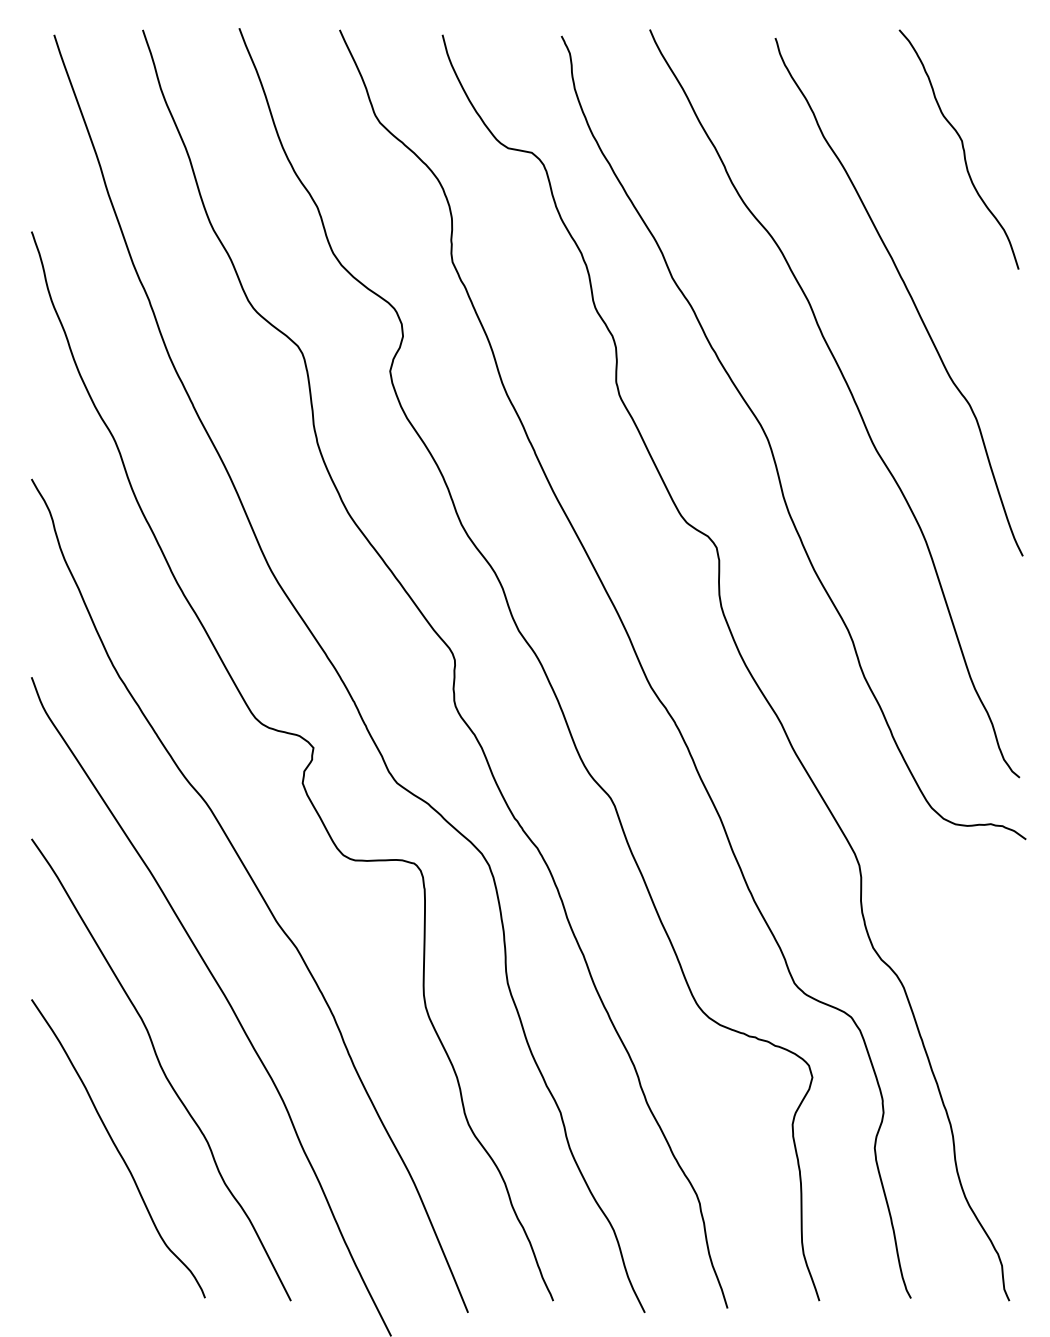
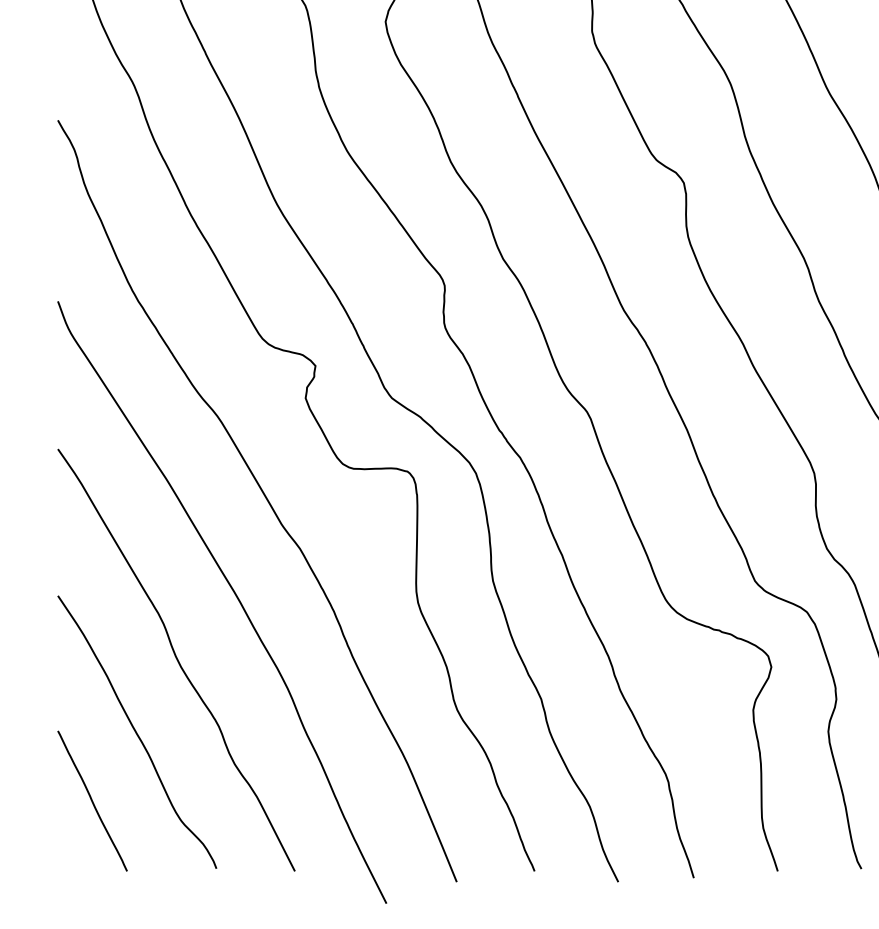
curve: (69, 1224) -> (92, 801), added

